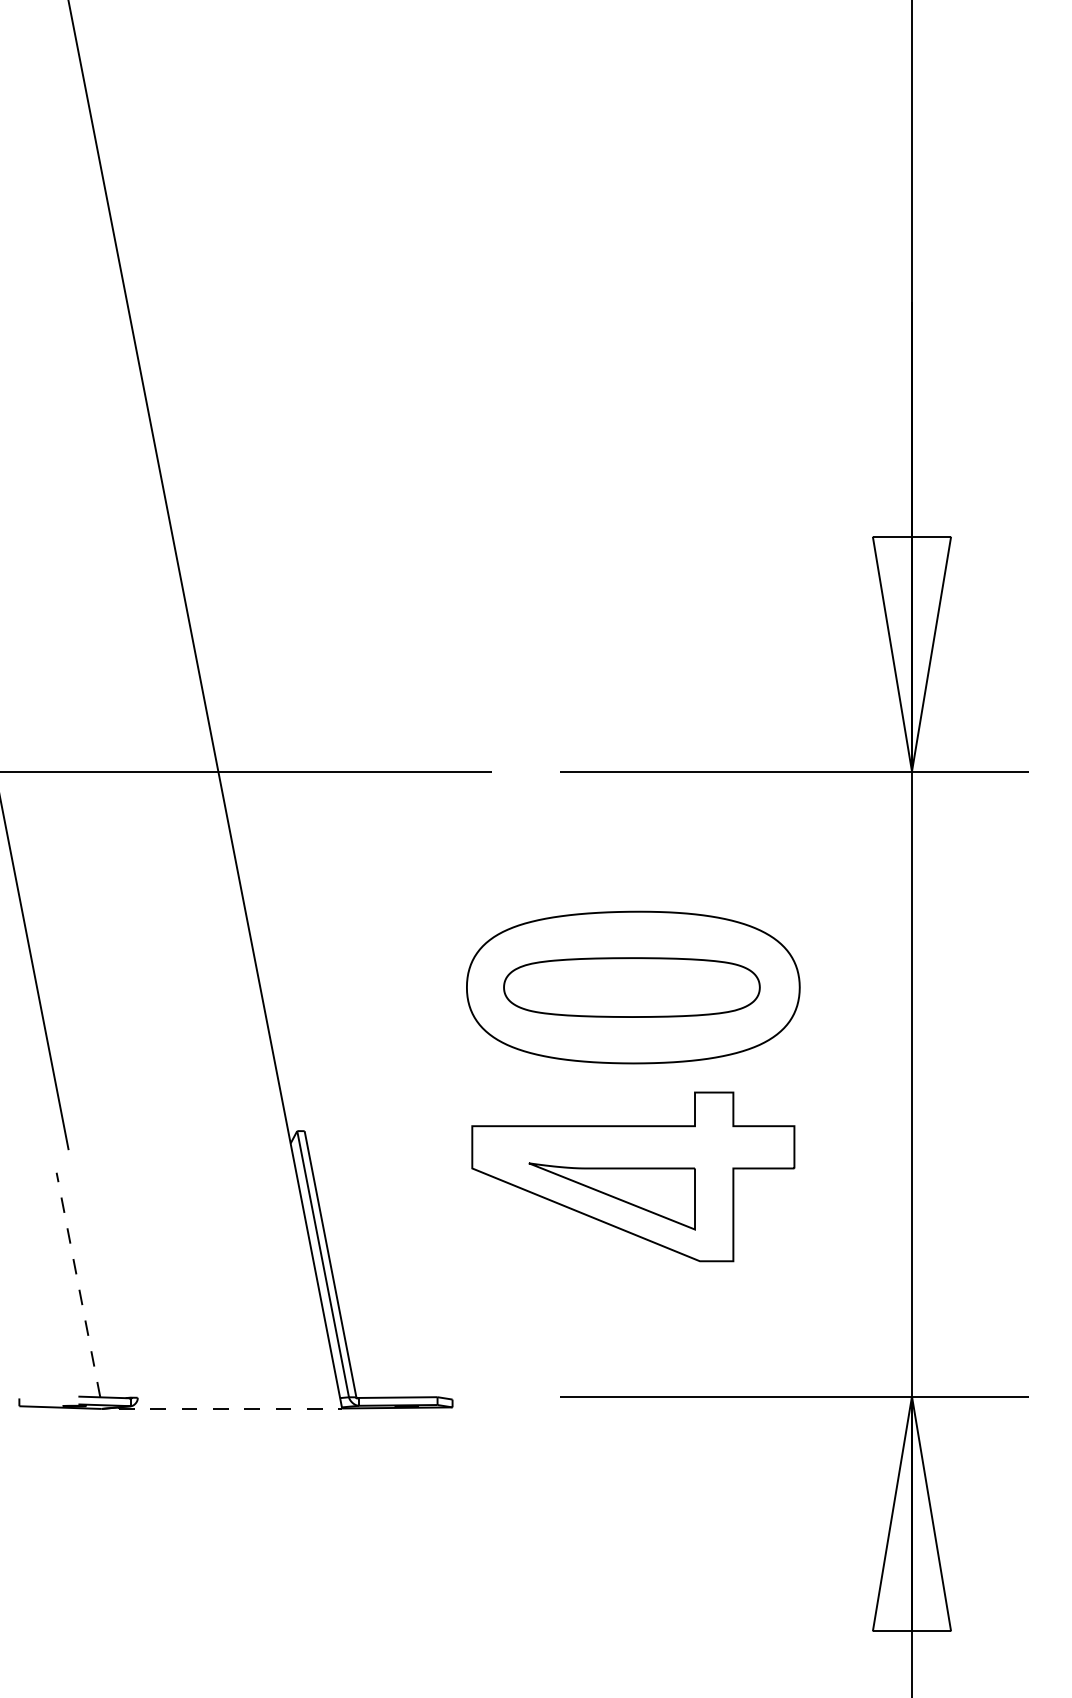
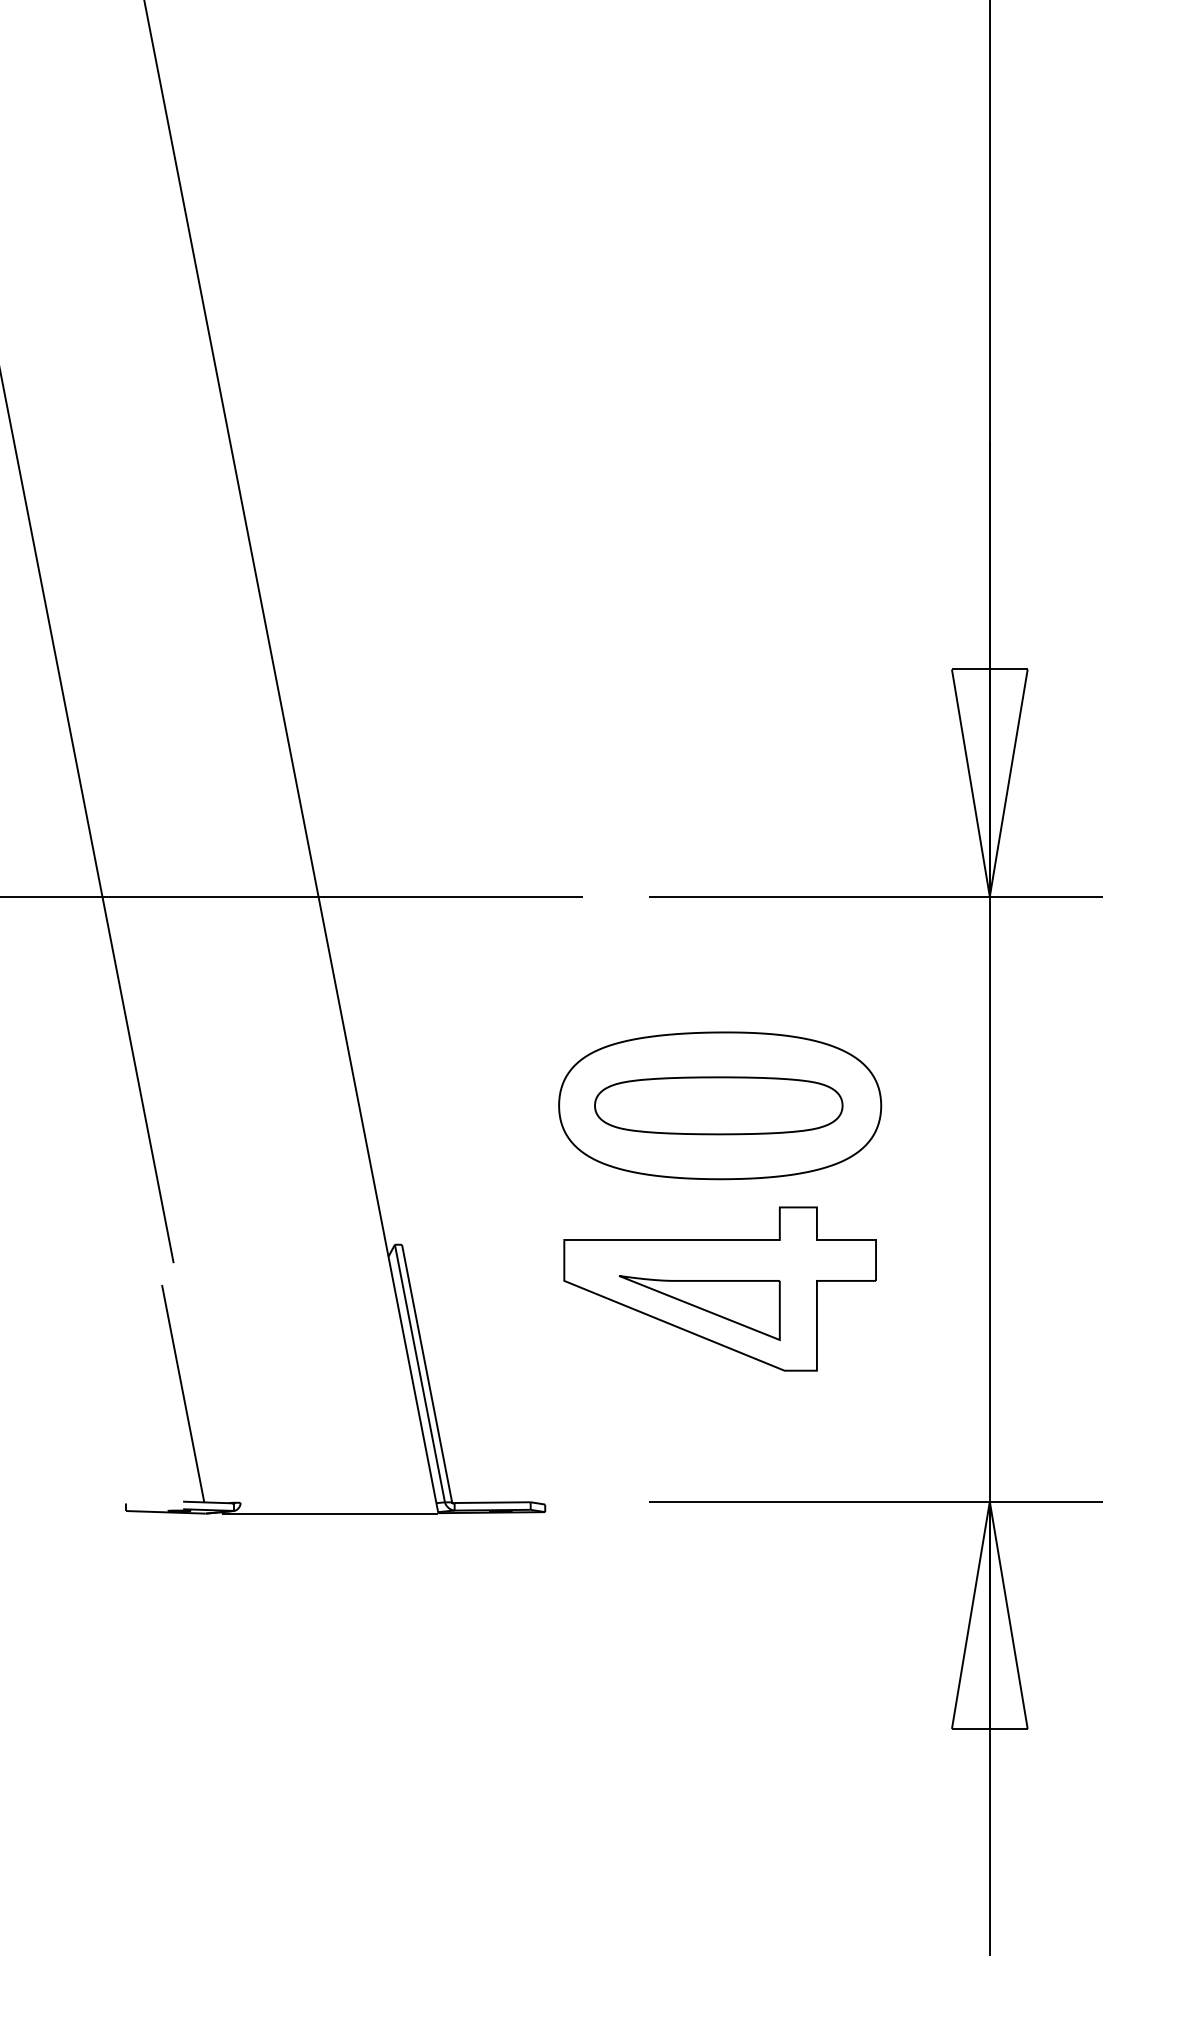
line: (78, 1284) -> (183, 1393), dashed -> solid
line: (230, 1408) -> (330, 1513), dashed -> solid

